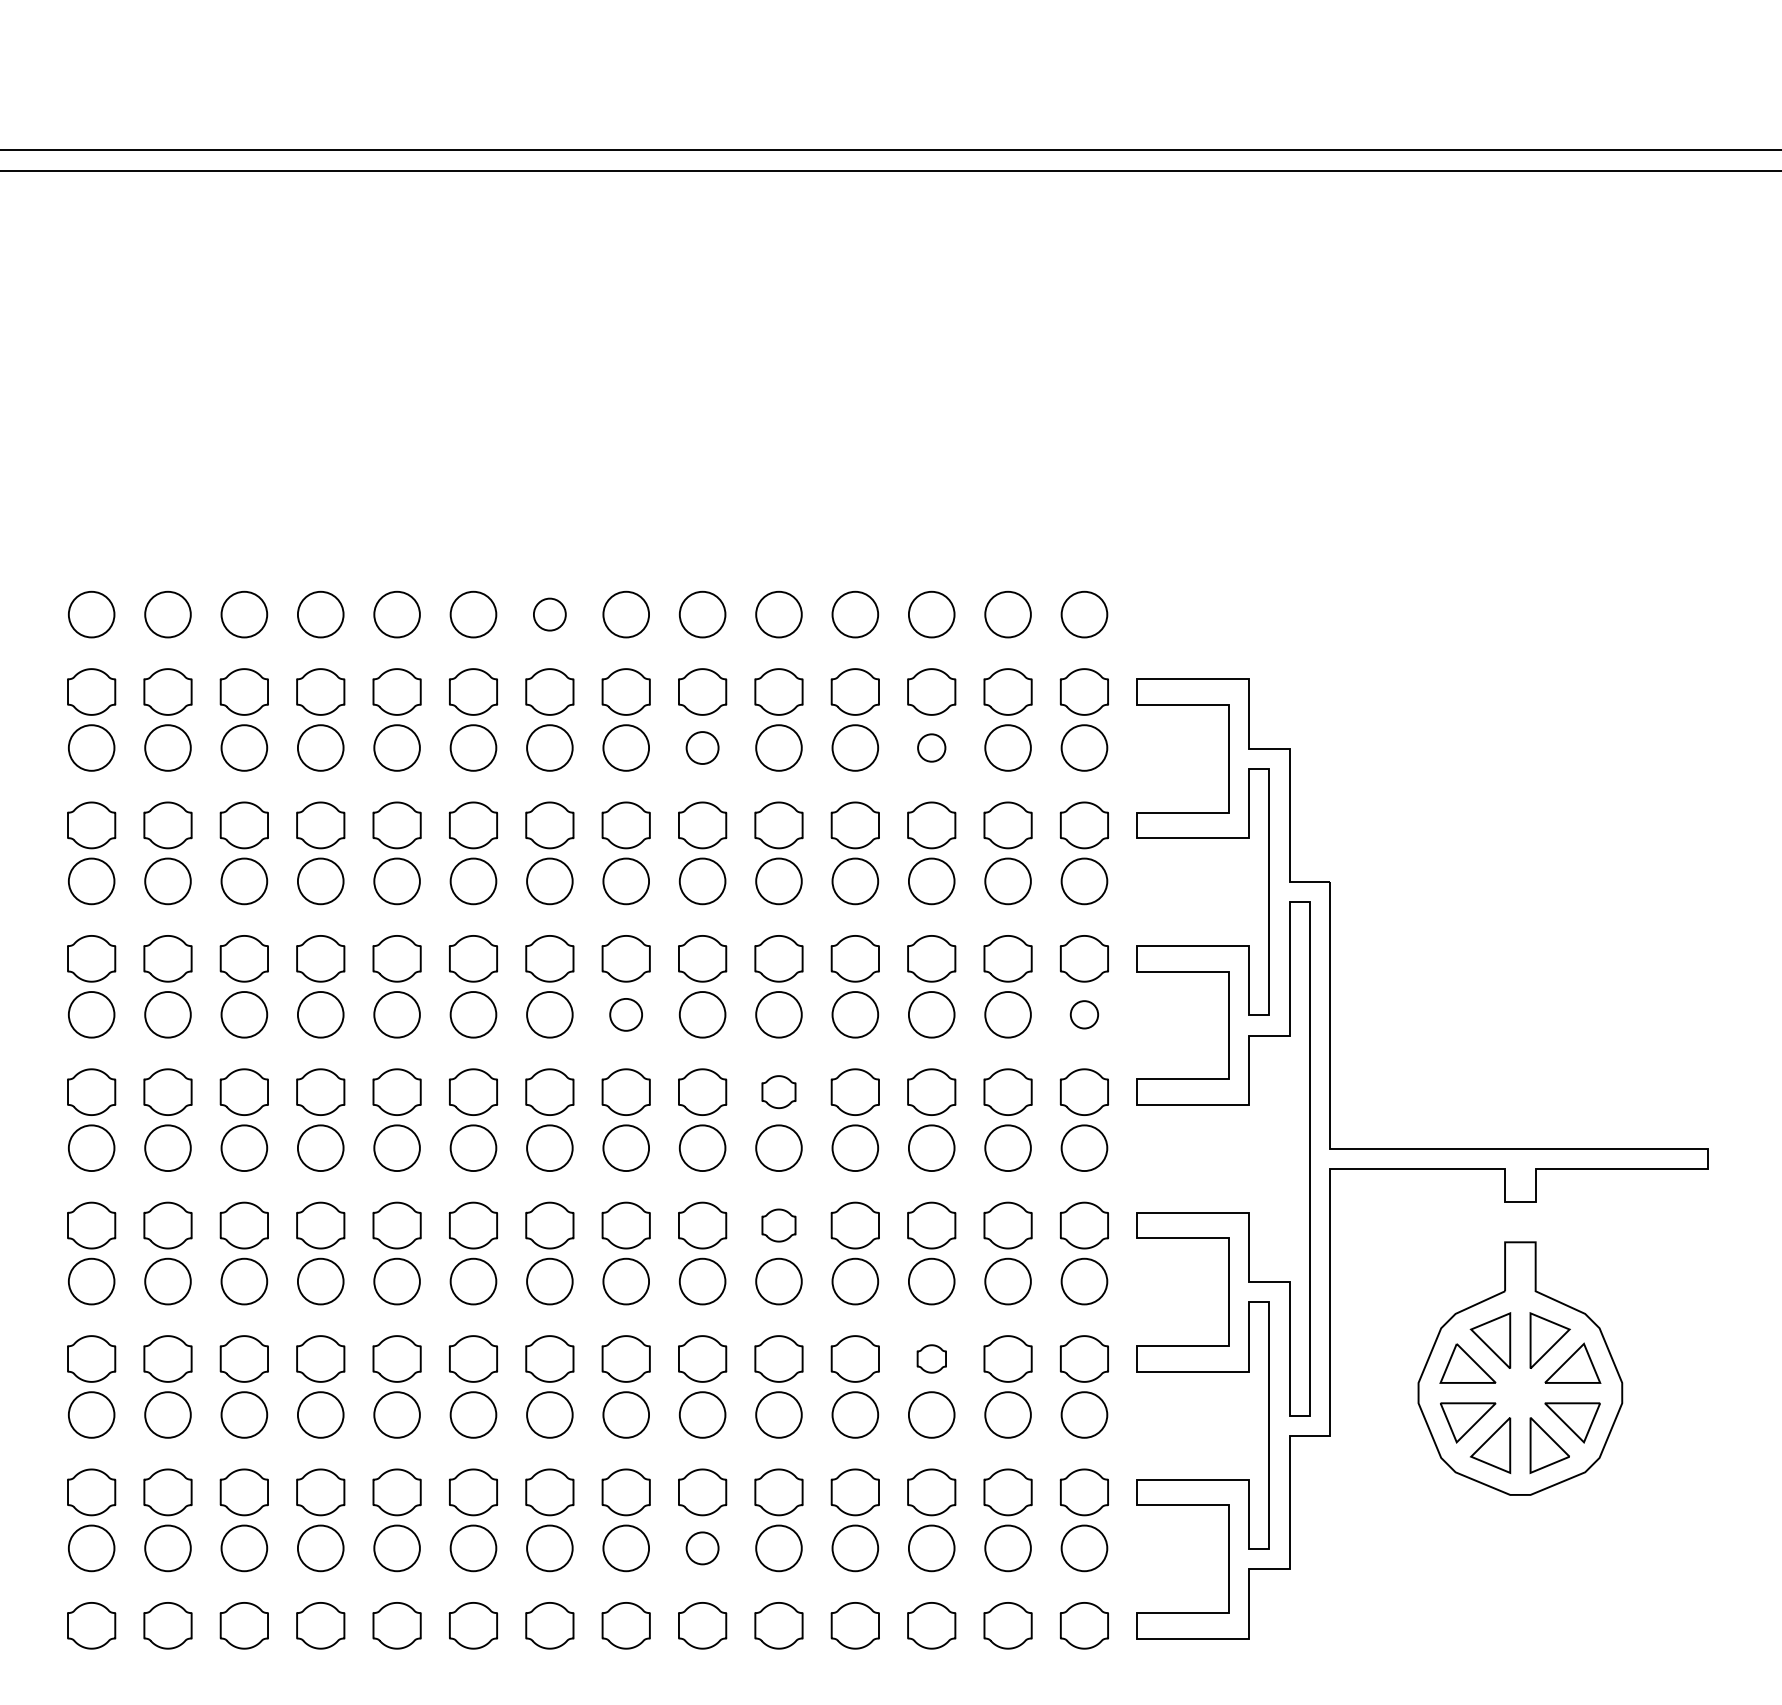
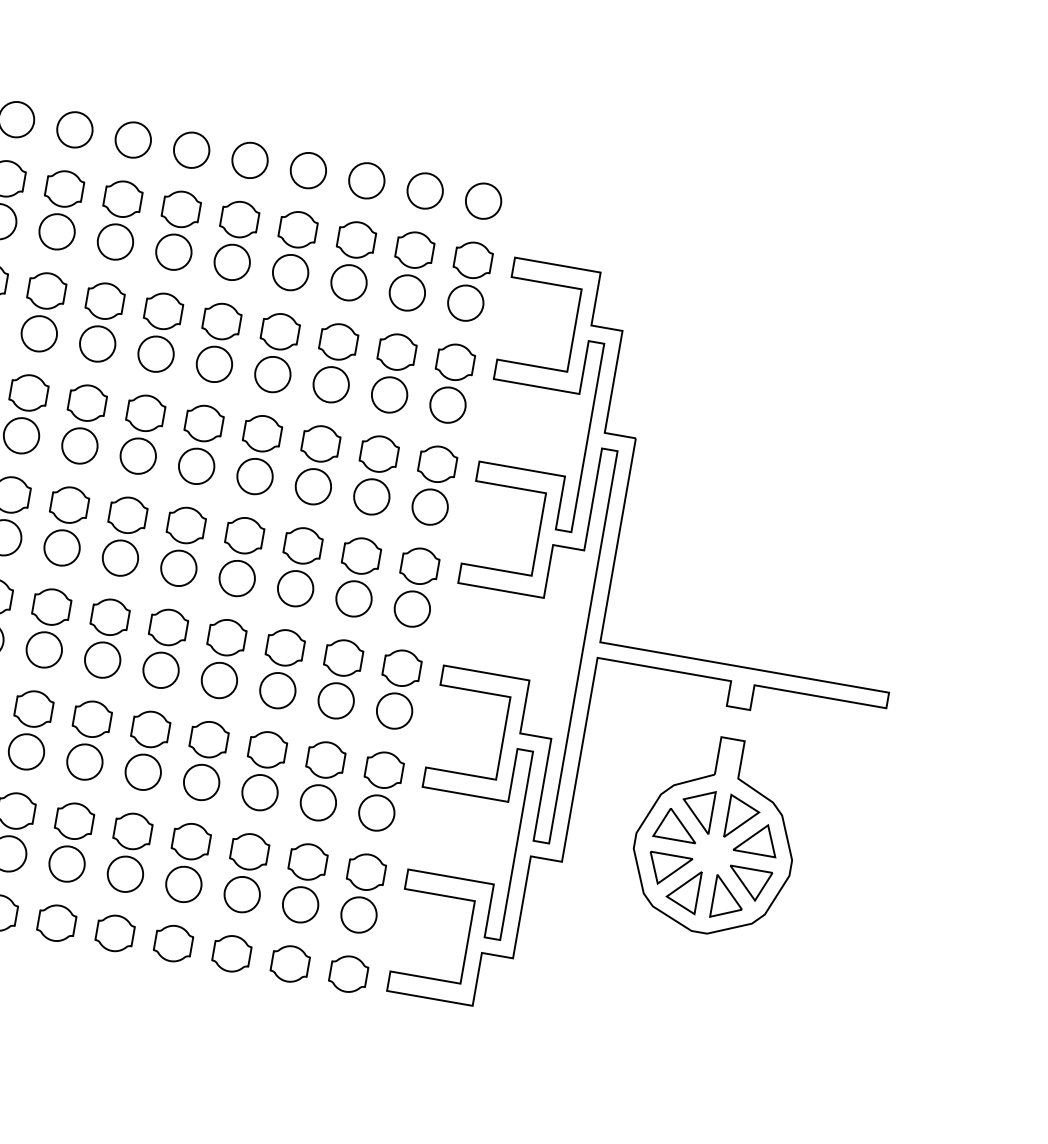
circle: (549, 614) -> (74, 129), size x1.43
circle: (702, 747) -> (173, 251), size x1.43
circle: (931, 747) -> (348, 282), size x1.67
circle: (625, 1014) -> (79, 445), size x1.43
circle: (1084, 1014) -> (430, 506), size x1.67
part: (778, 1091) -> (186, 524), size x1.43
part: (778, 1225) -> (168, 627), size x1.43
part: (931, 1358) -> (267, 749), size x1.67
circle: (702, 1548) -> (66, 864), size x1.43

